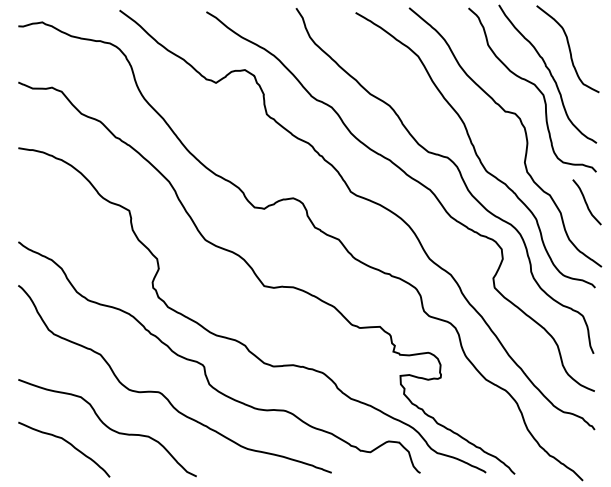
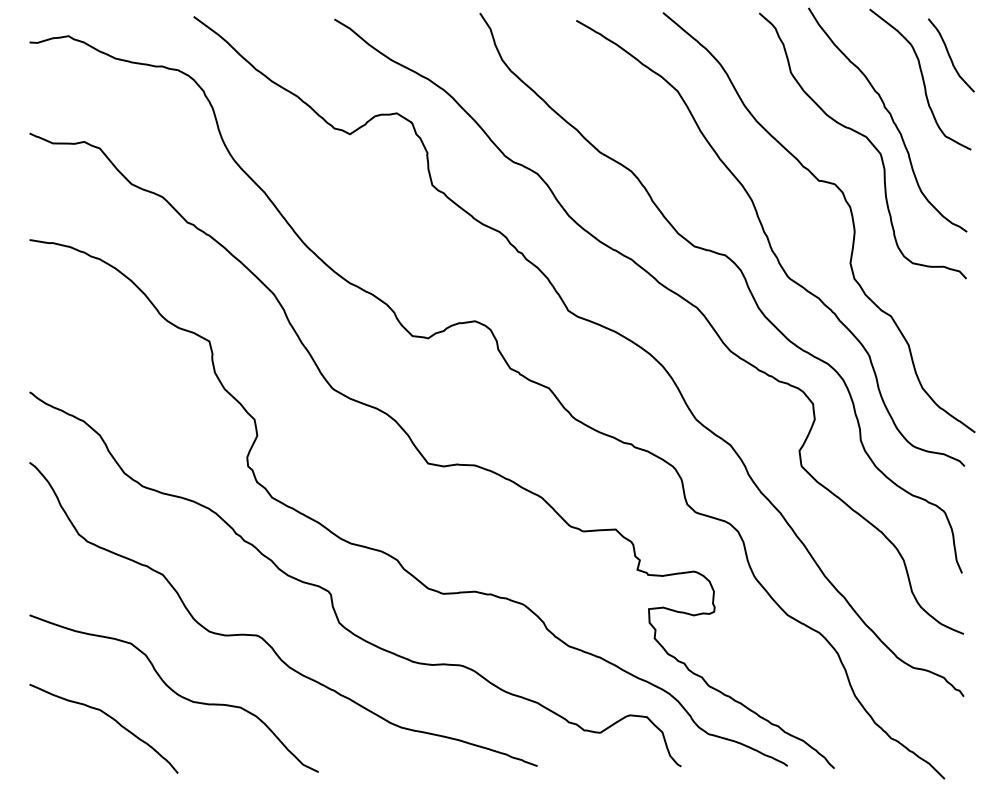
curve: (586, 202) -> (950, 55), moved

